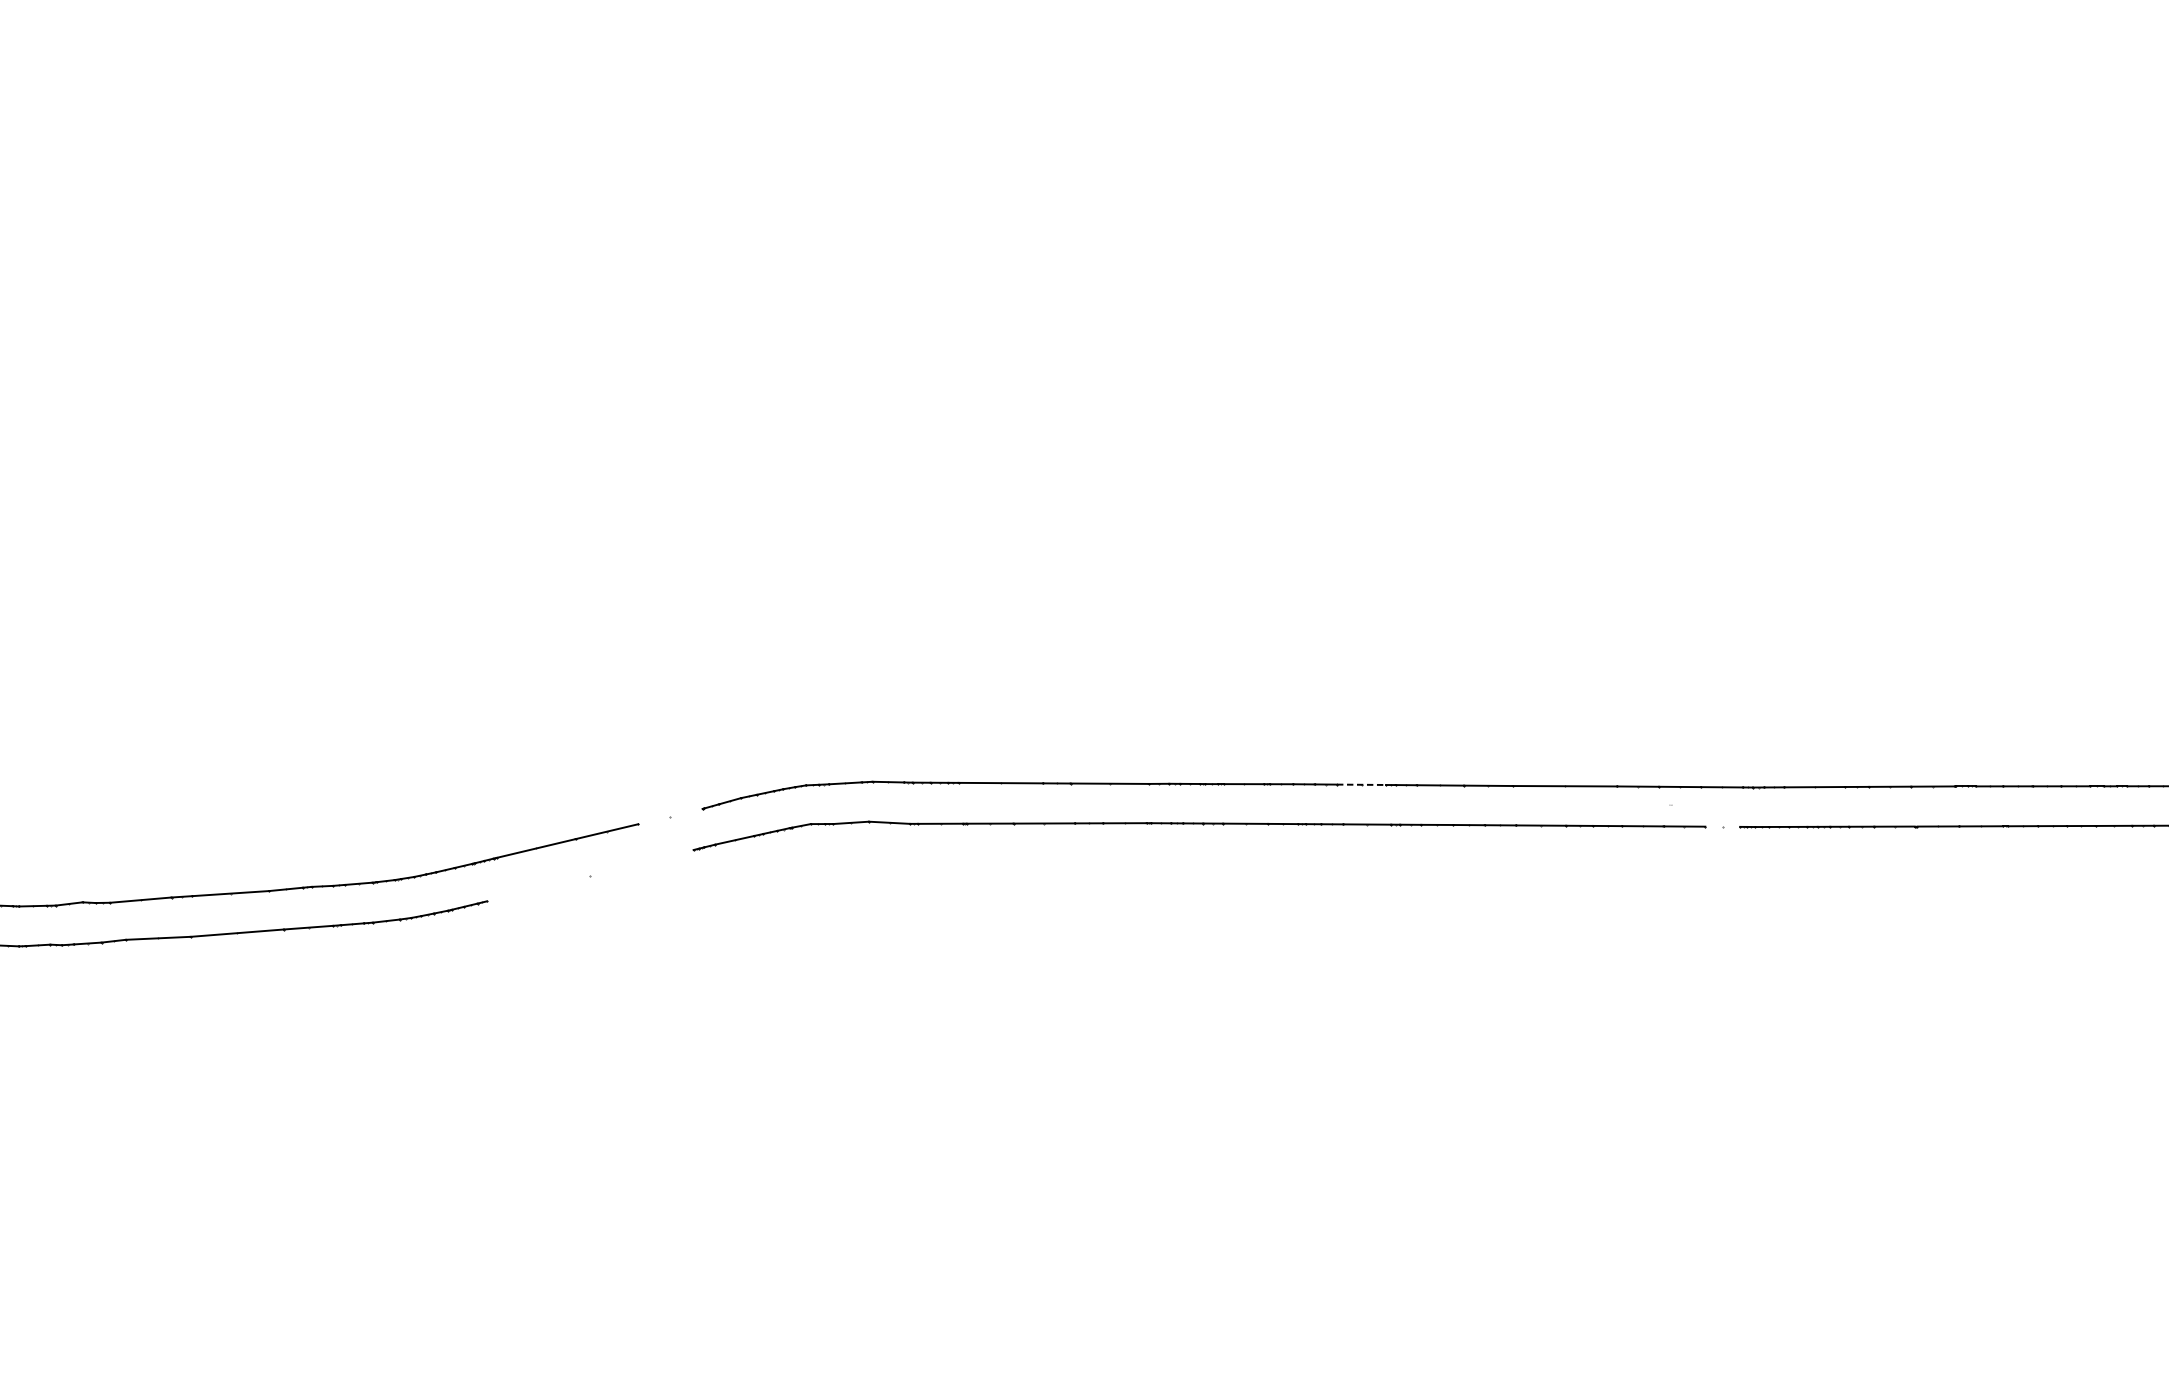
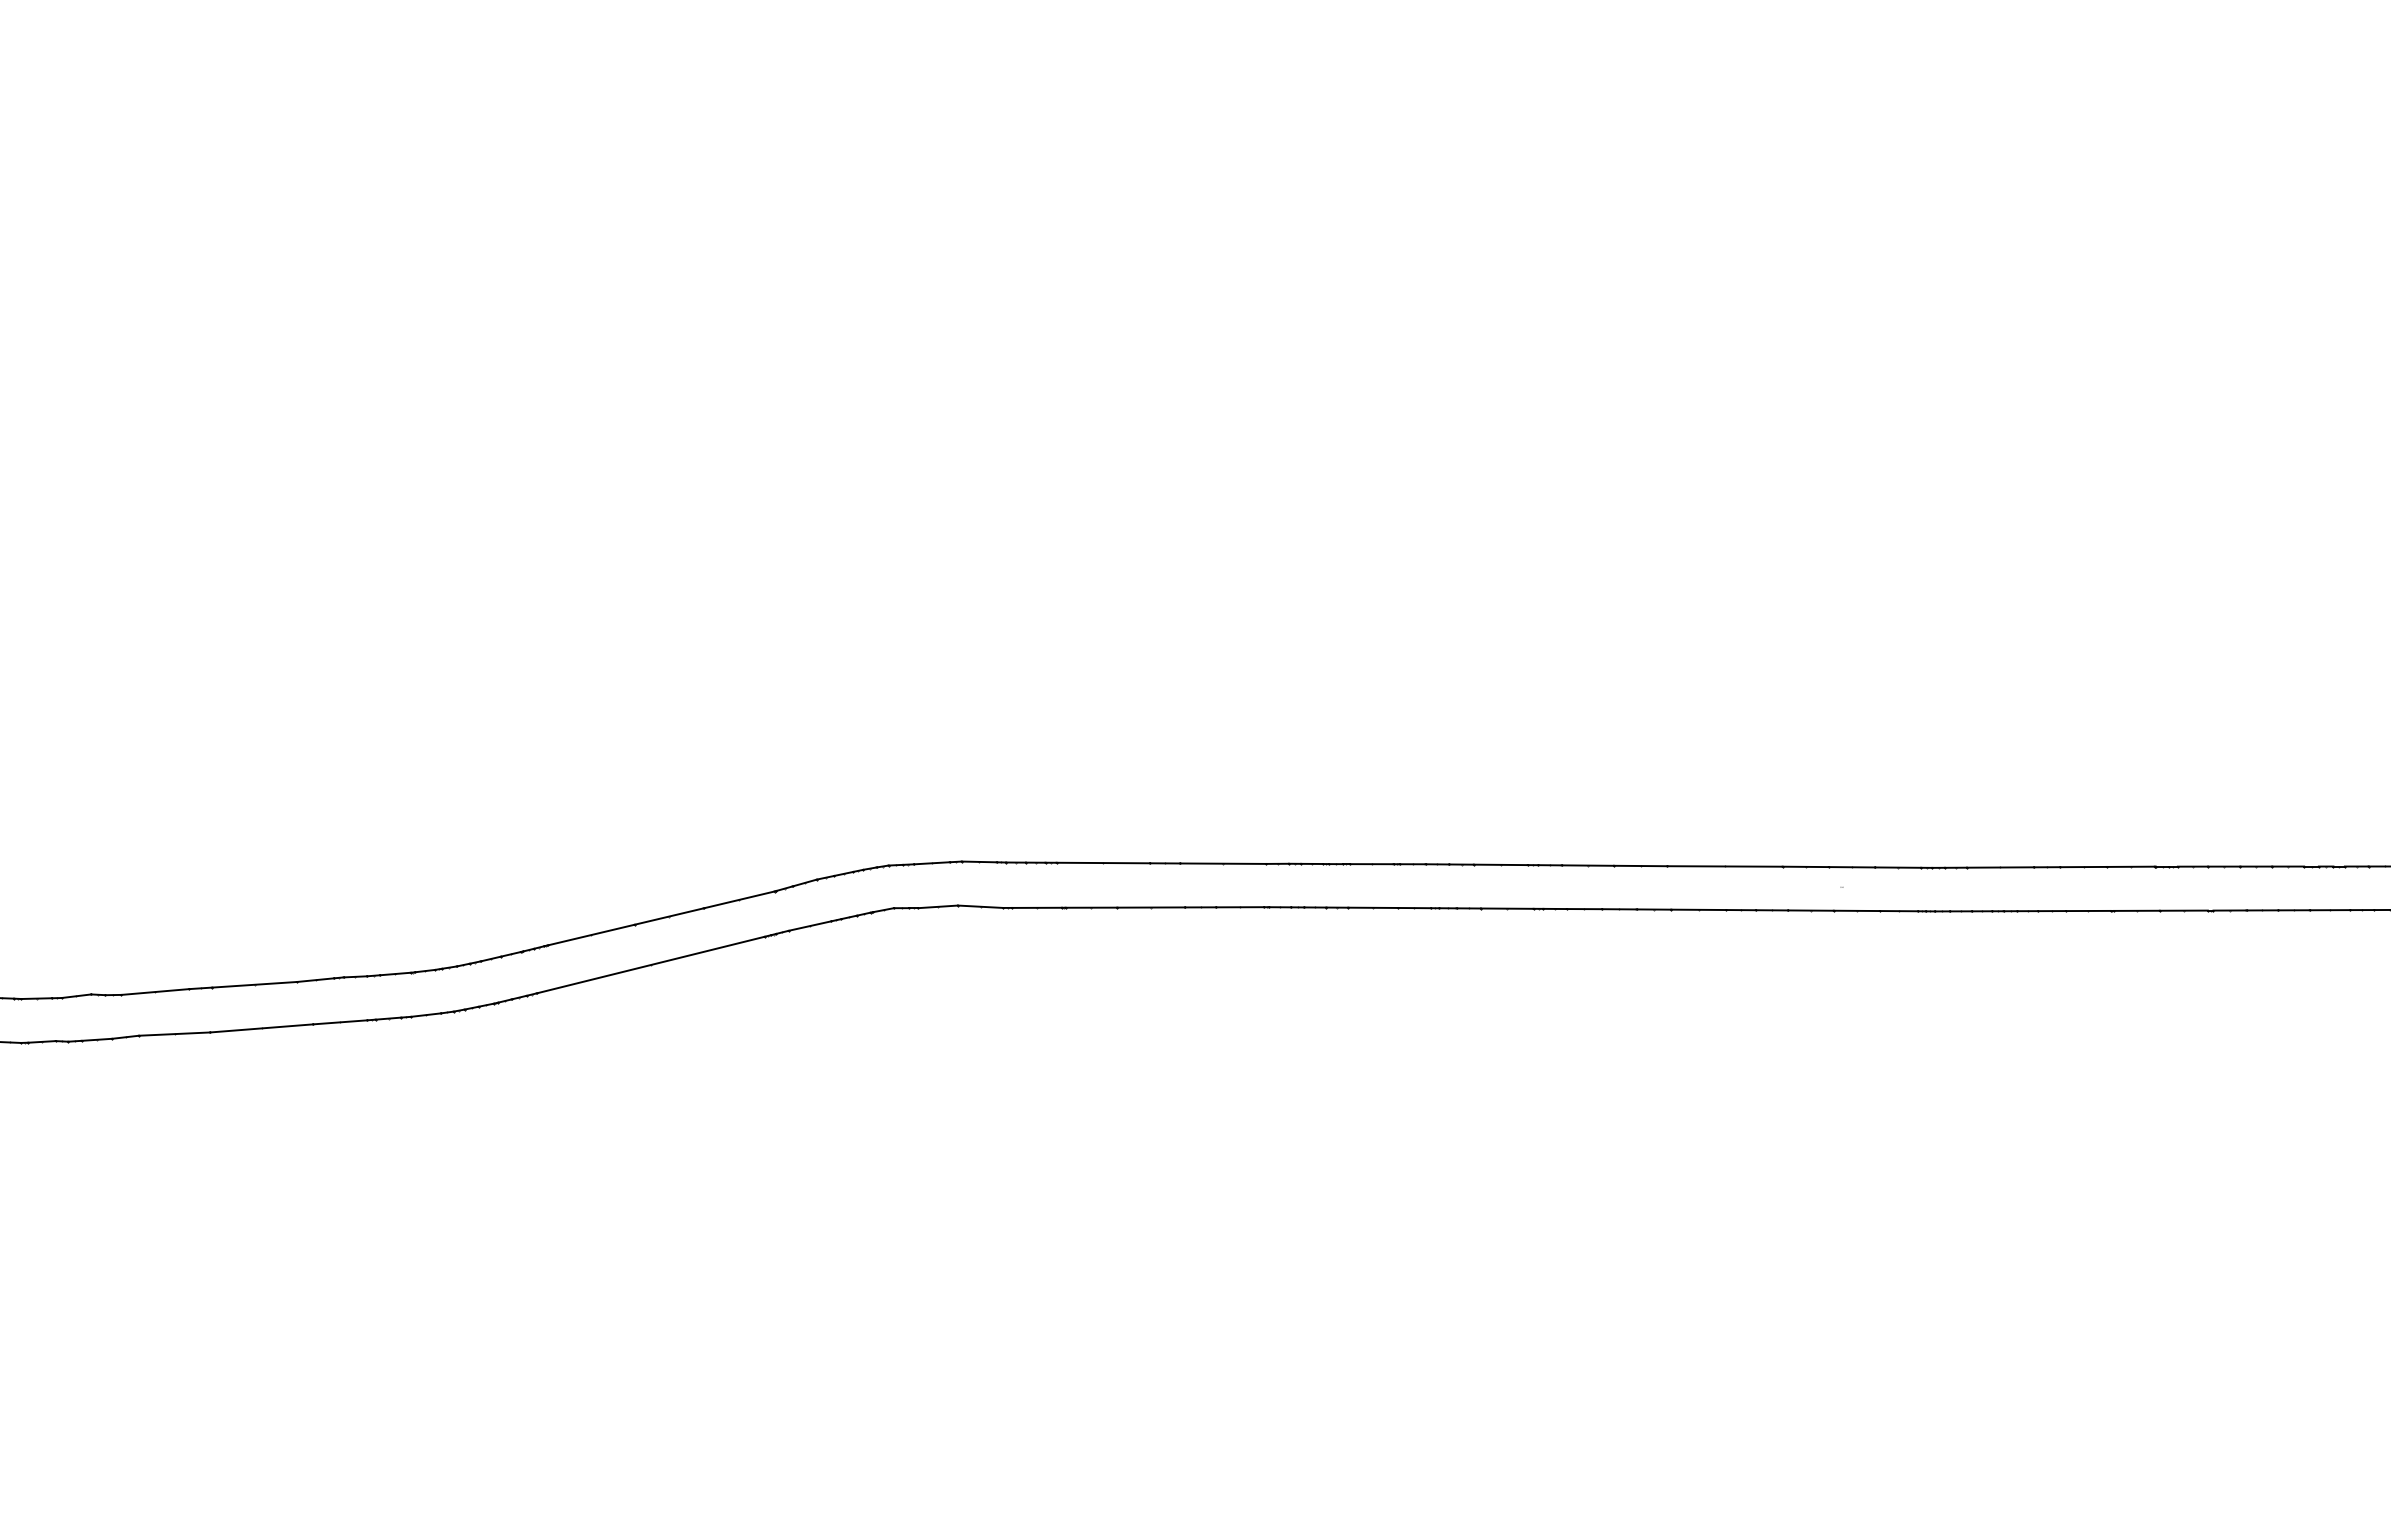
line: (1361, 784) -> (1500, 864), dashed -> solid
line: (669, 816) -> (738, 899), added
line: (1722, 827) -> (1898, 911), added
line: (590, 875) -> (650, 964), added

